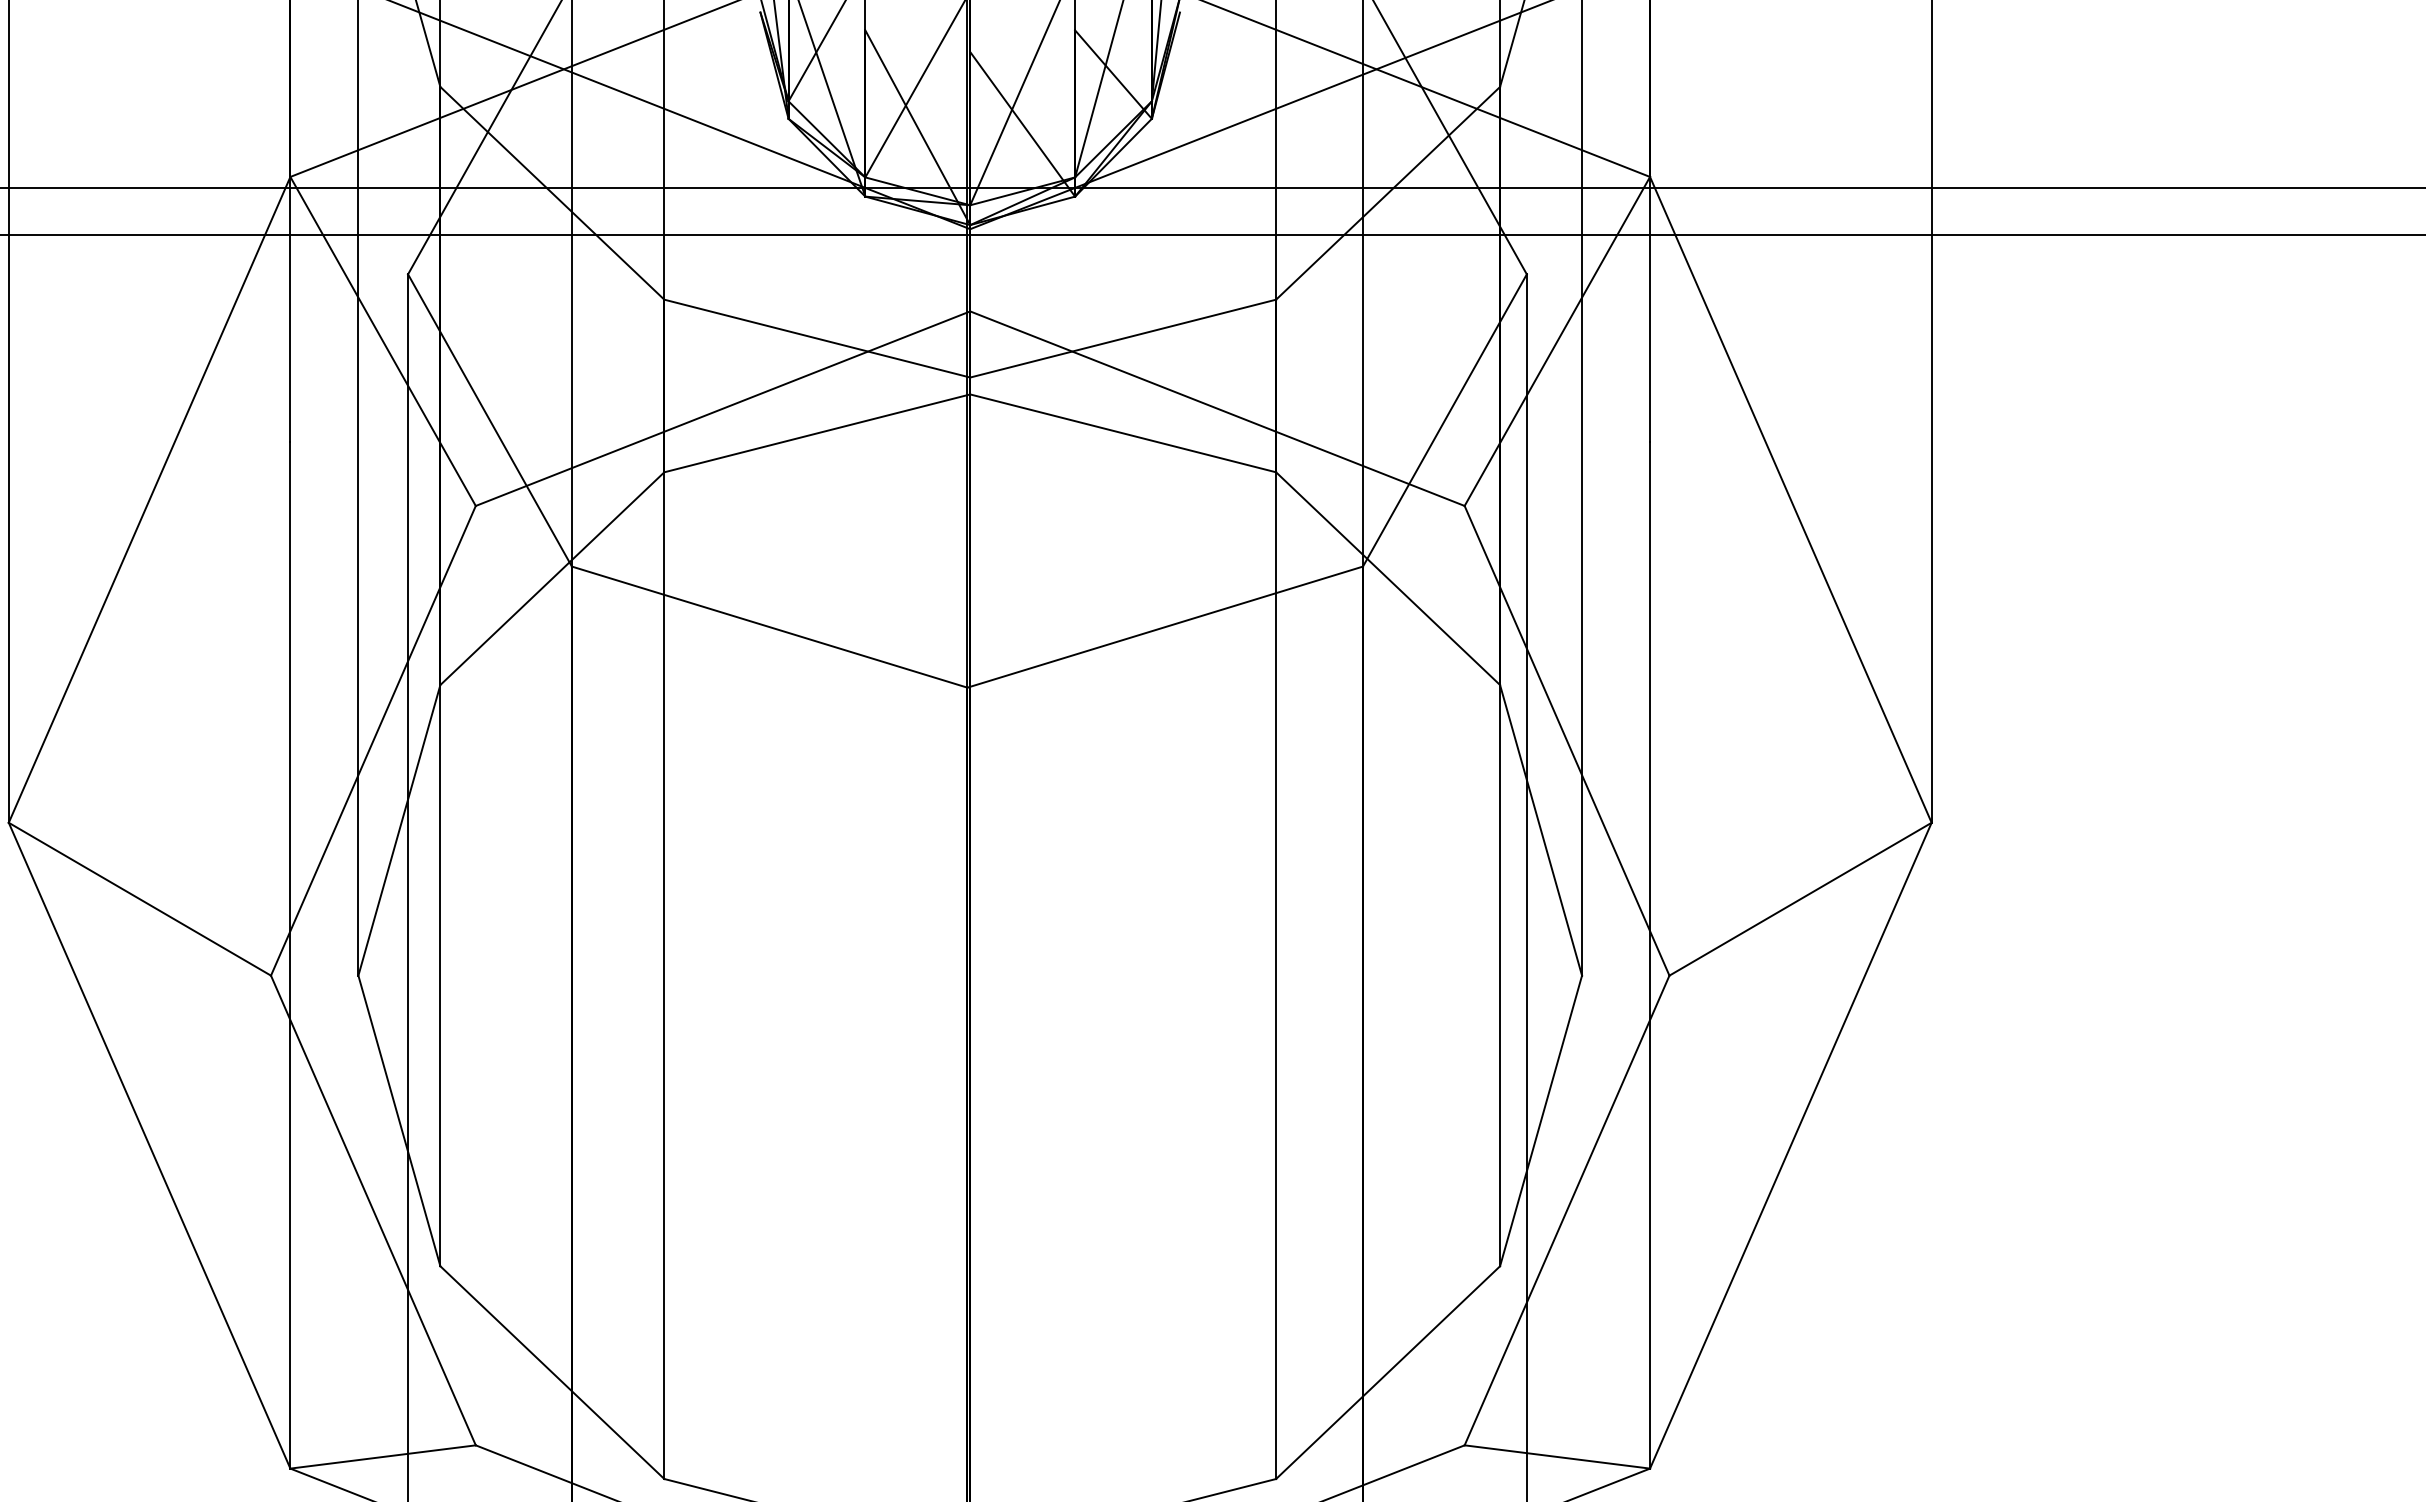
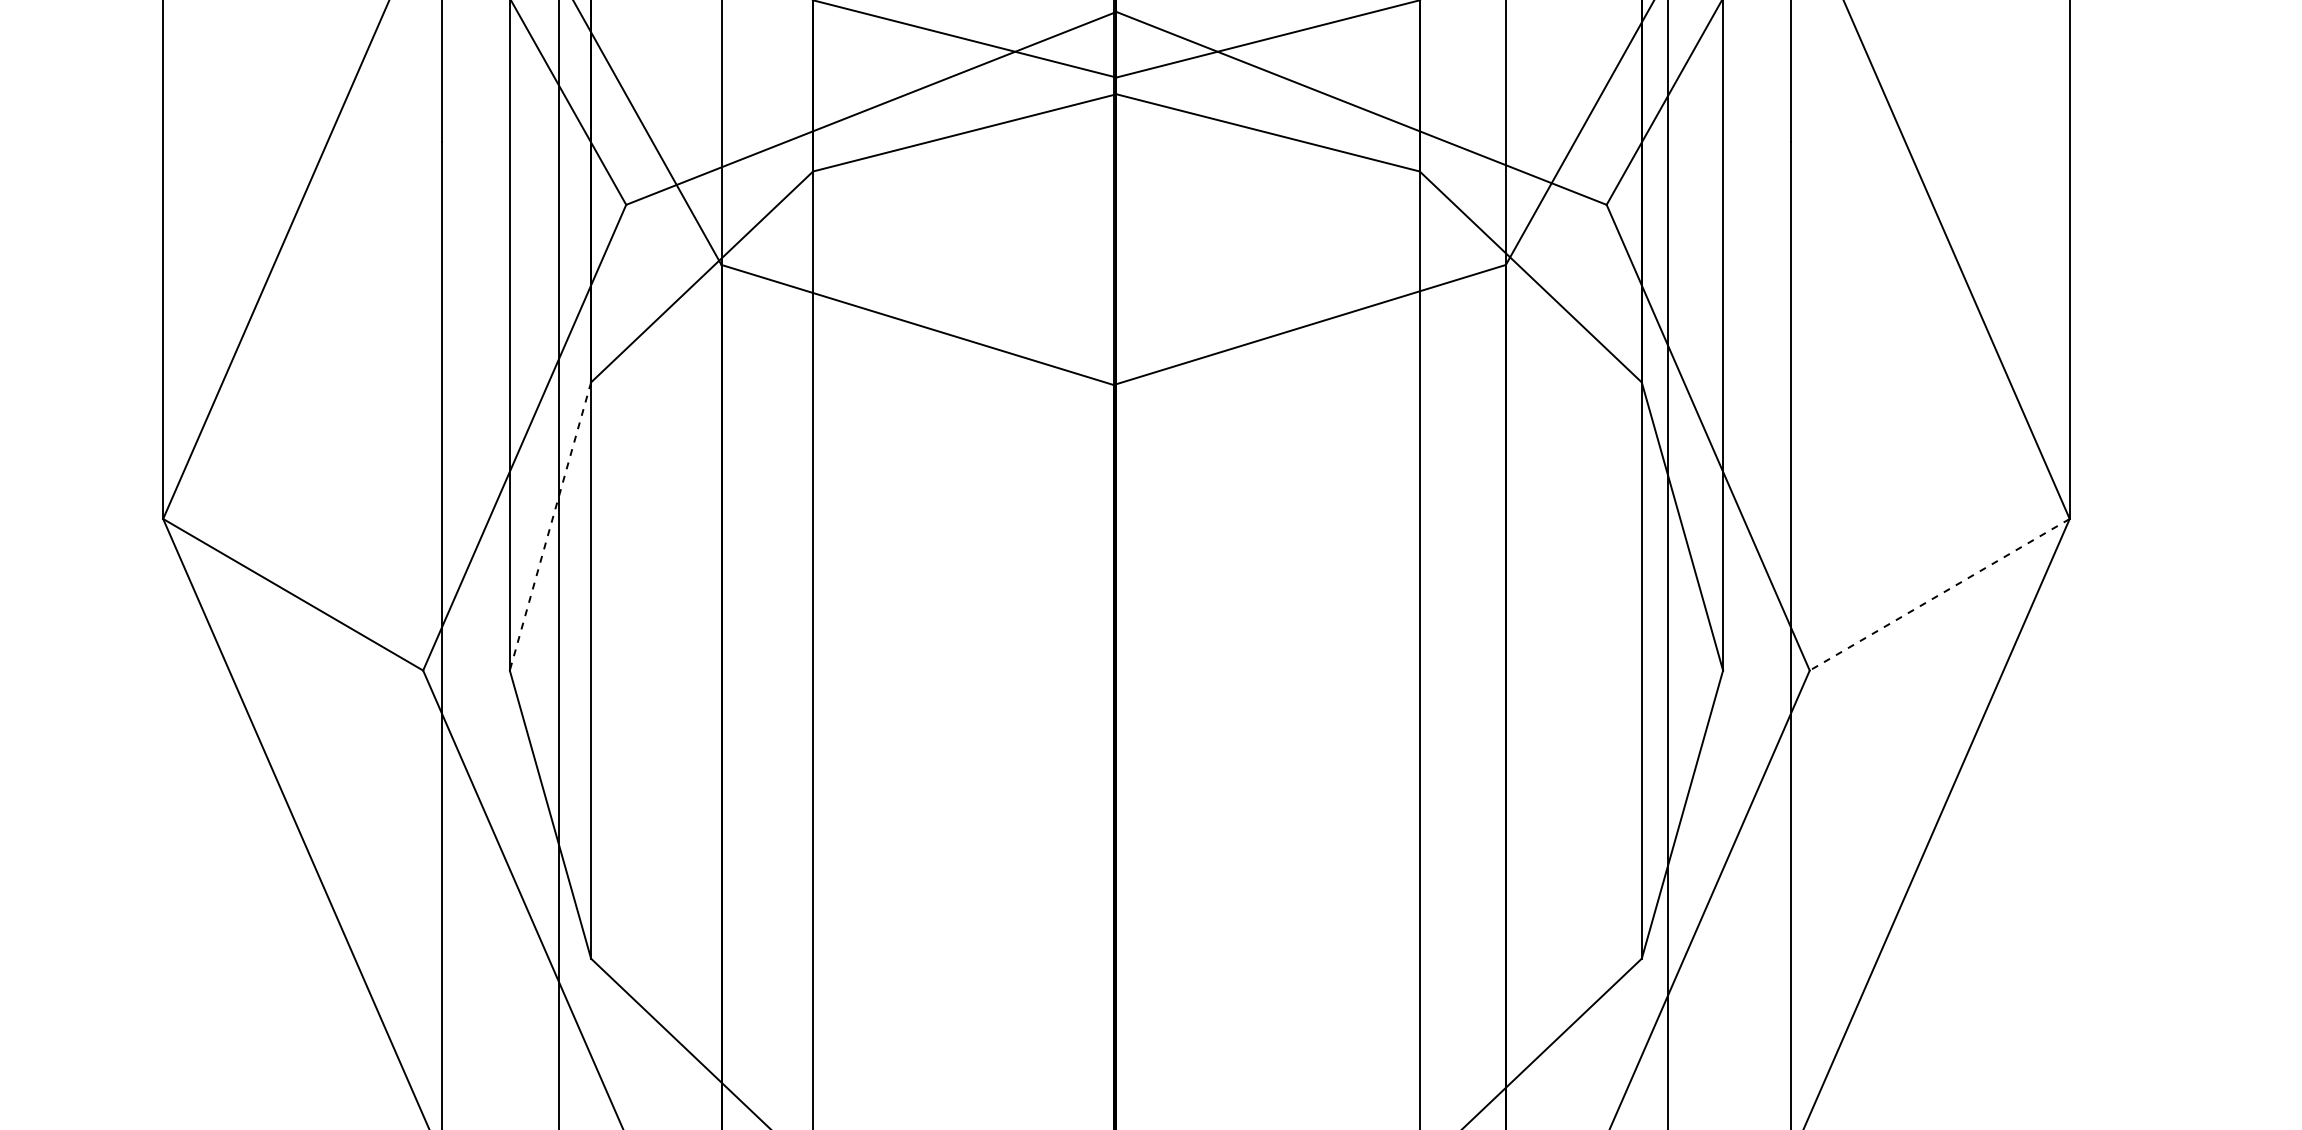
line: (399, 830) -> (550, 526), solid -> dashed
line: (1800, 899) -> (1939, 595), solid -> dashed

